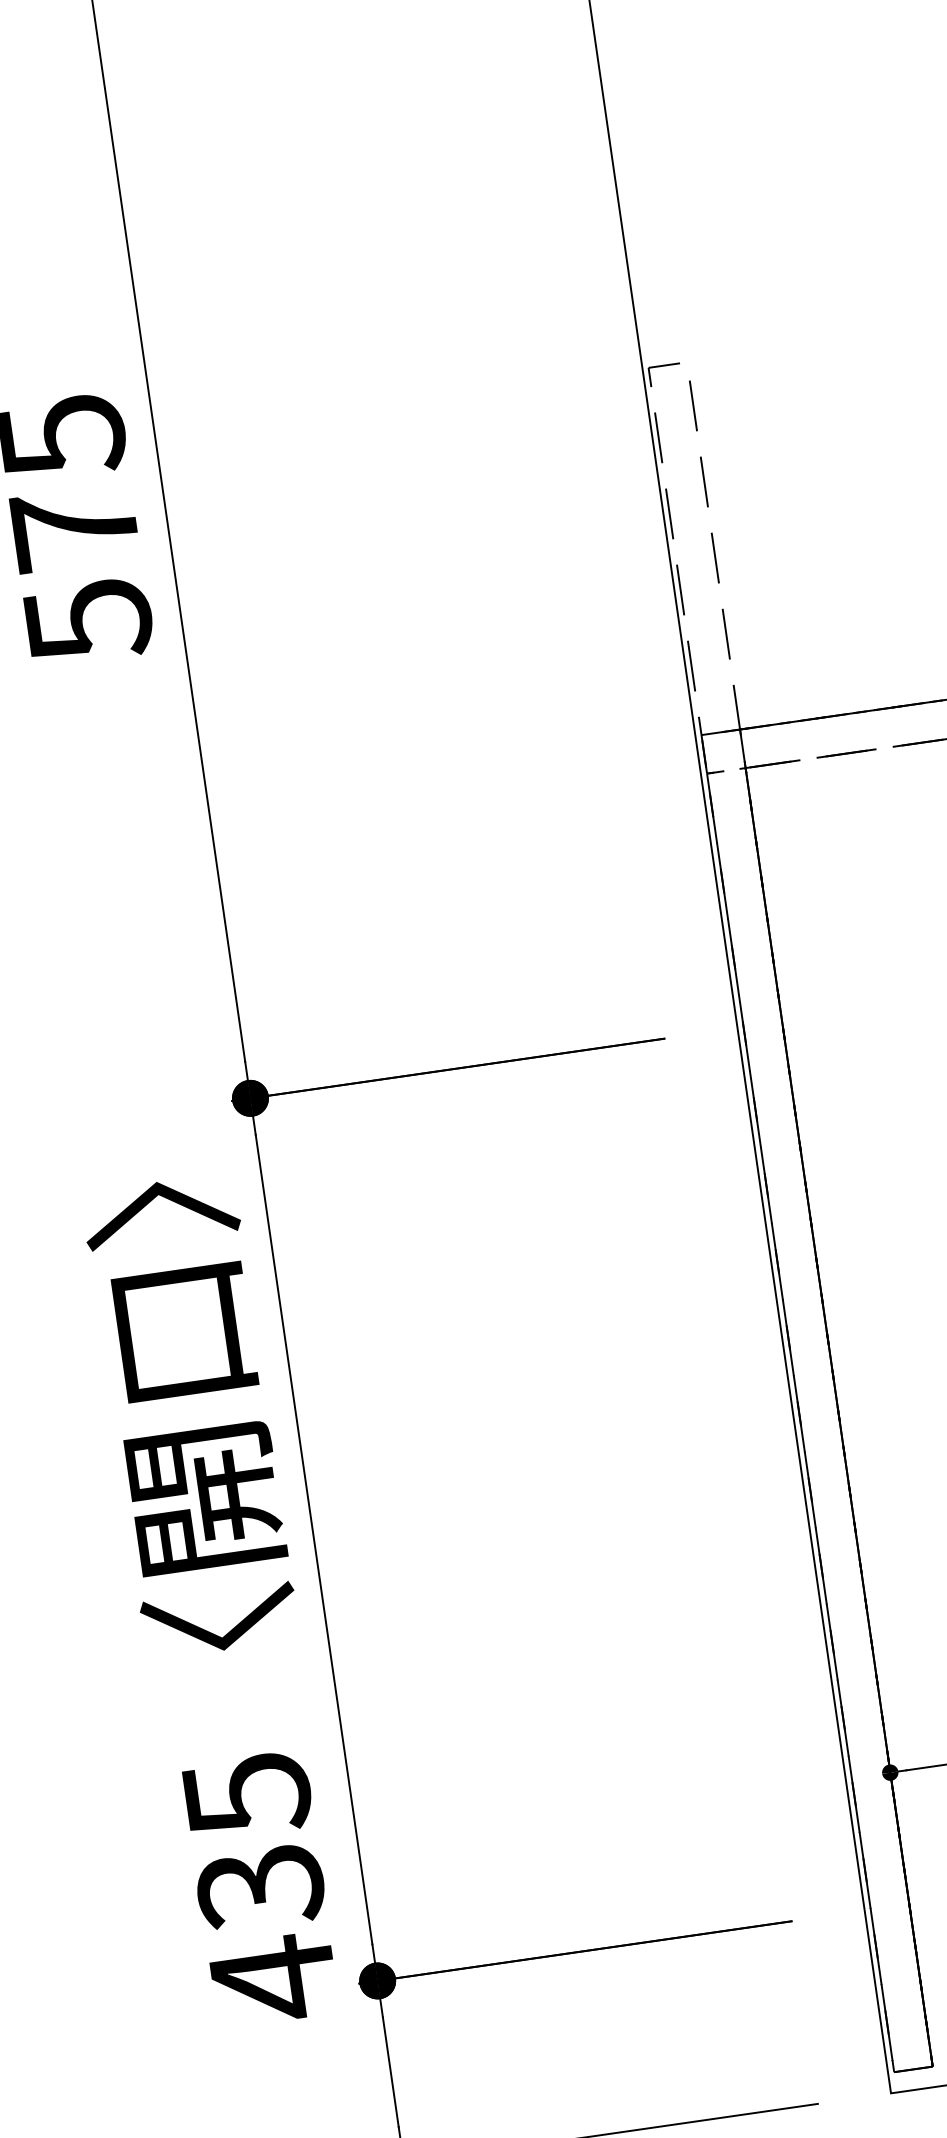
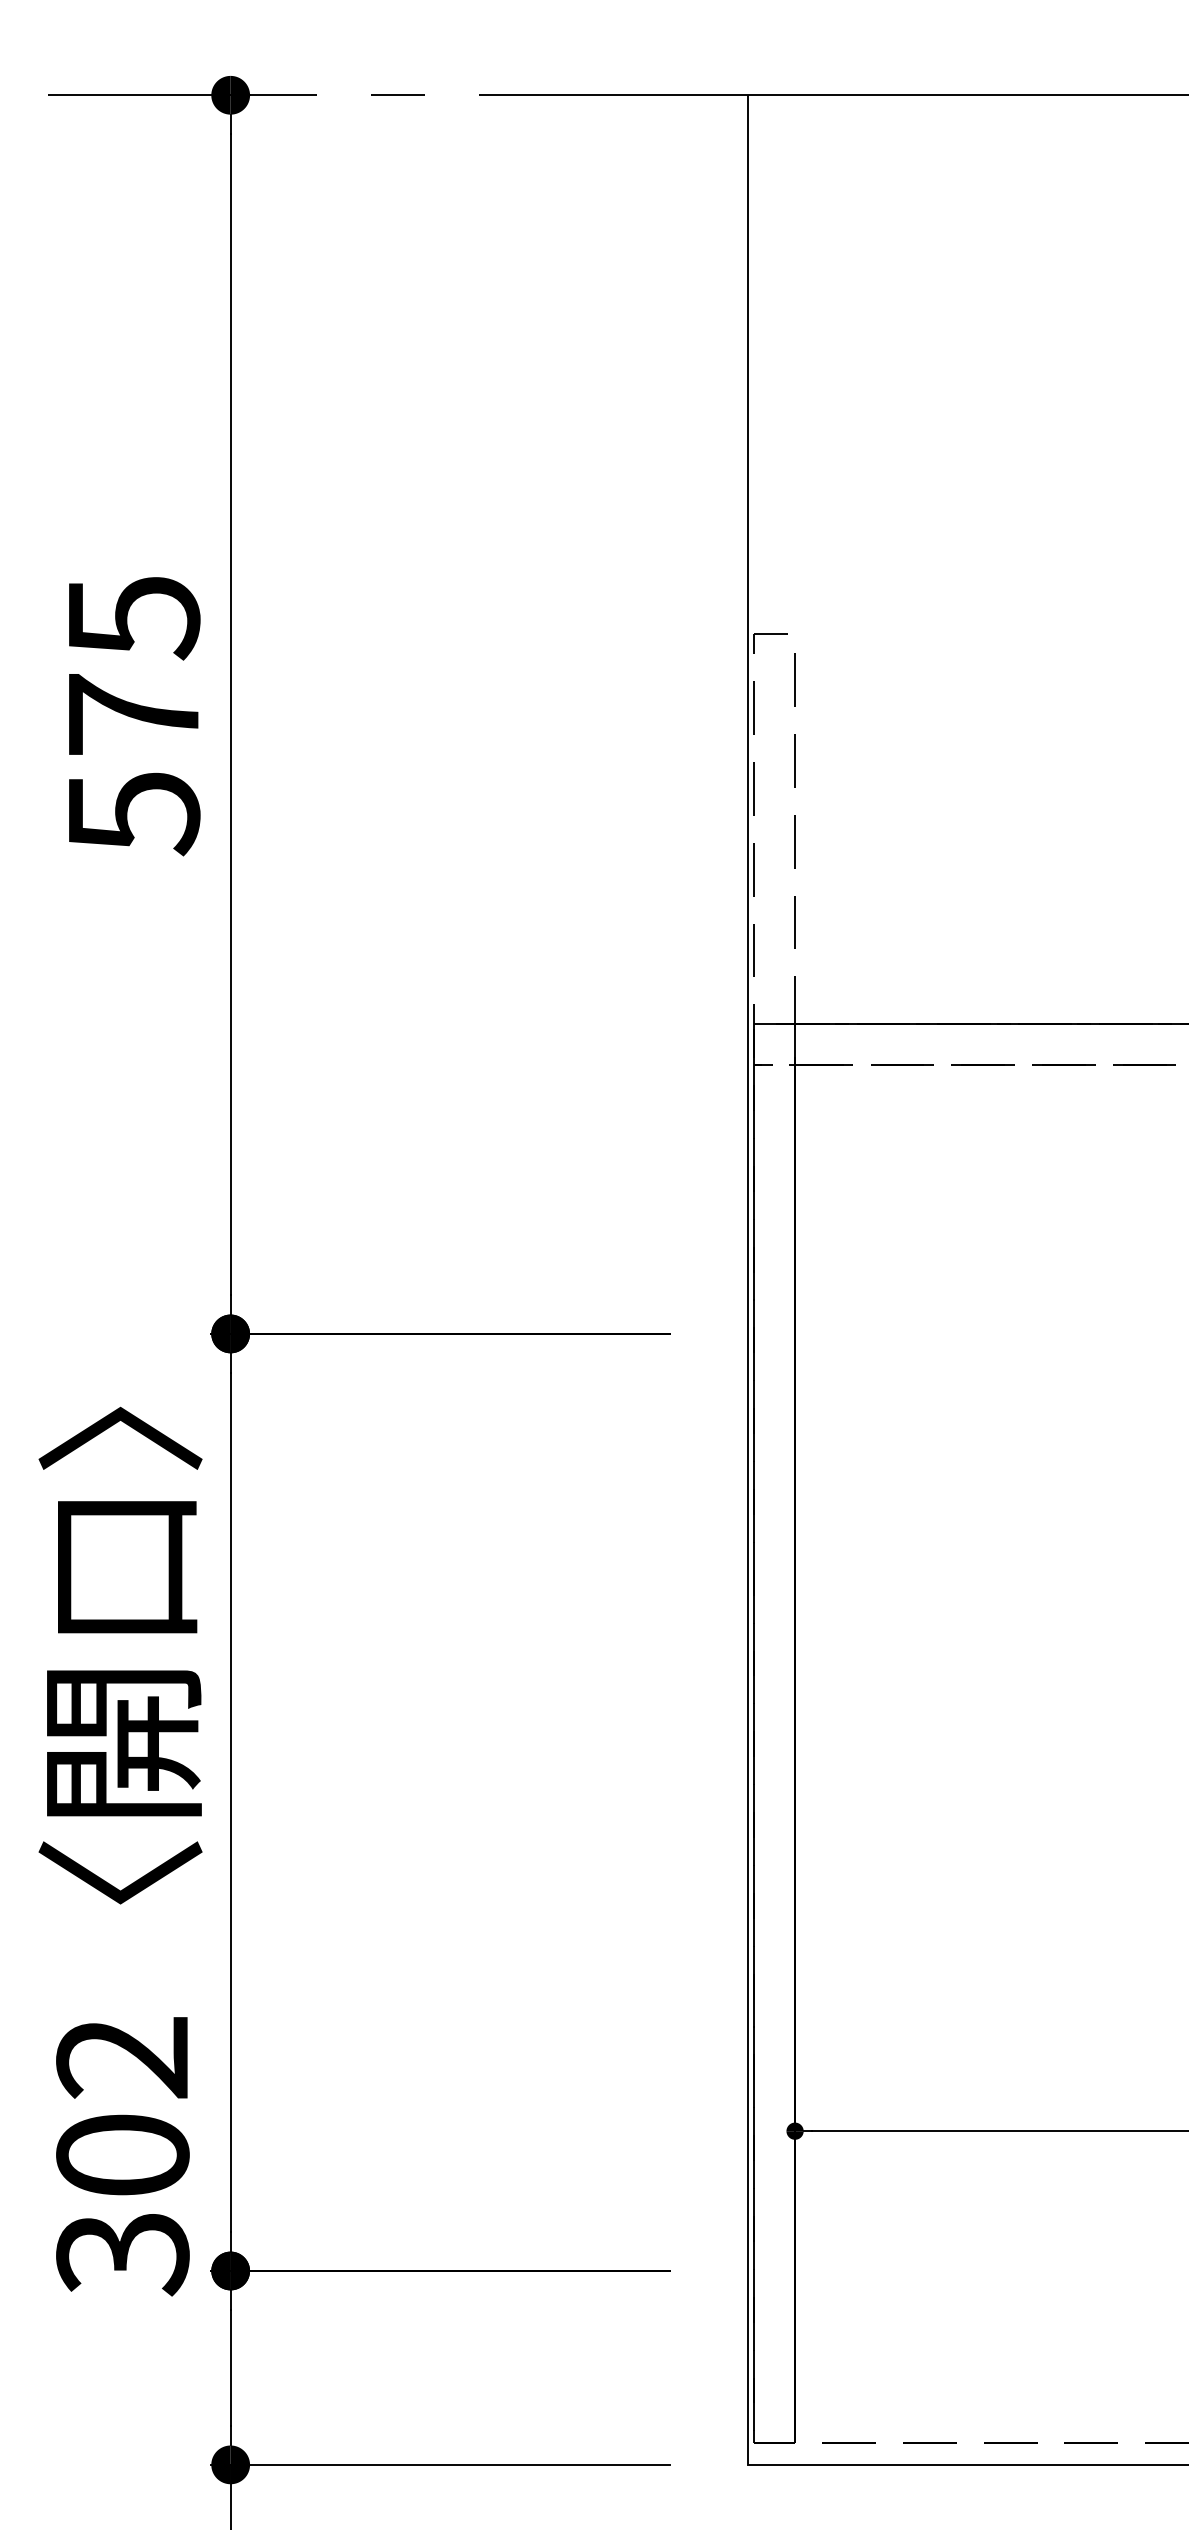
text: (260, 1888) -> (122, 2157), 435 -> 302

